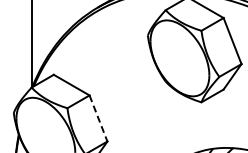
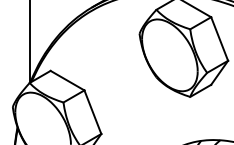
line: (98, 118) -> (92, 112), dashed -> solid

